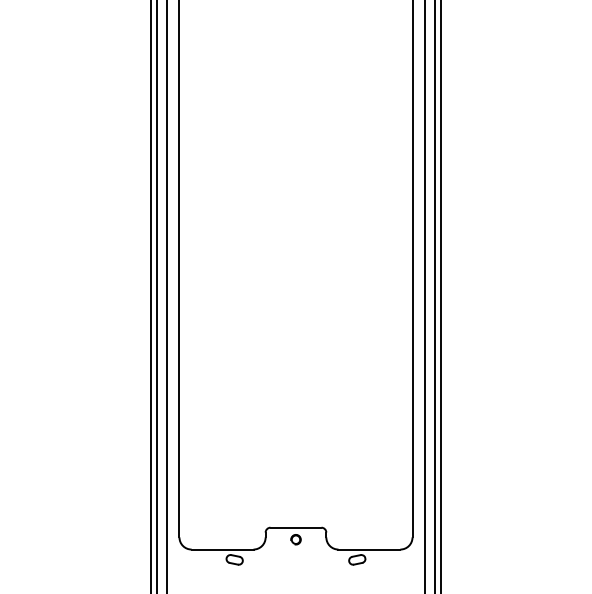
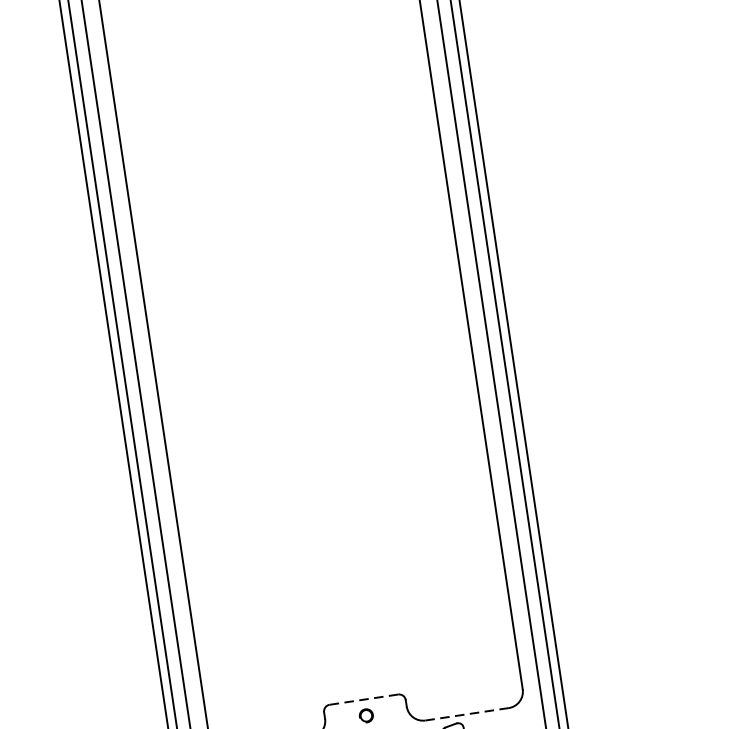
line: (296, 527) -> (364, 699), solid -> dashed
line: (369, 549) -> (467, 714), solid -> dashed

